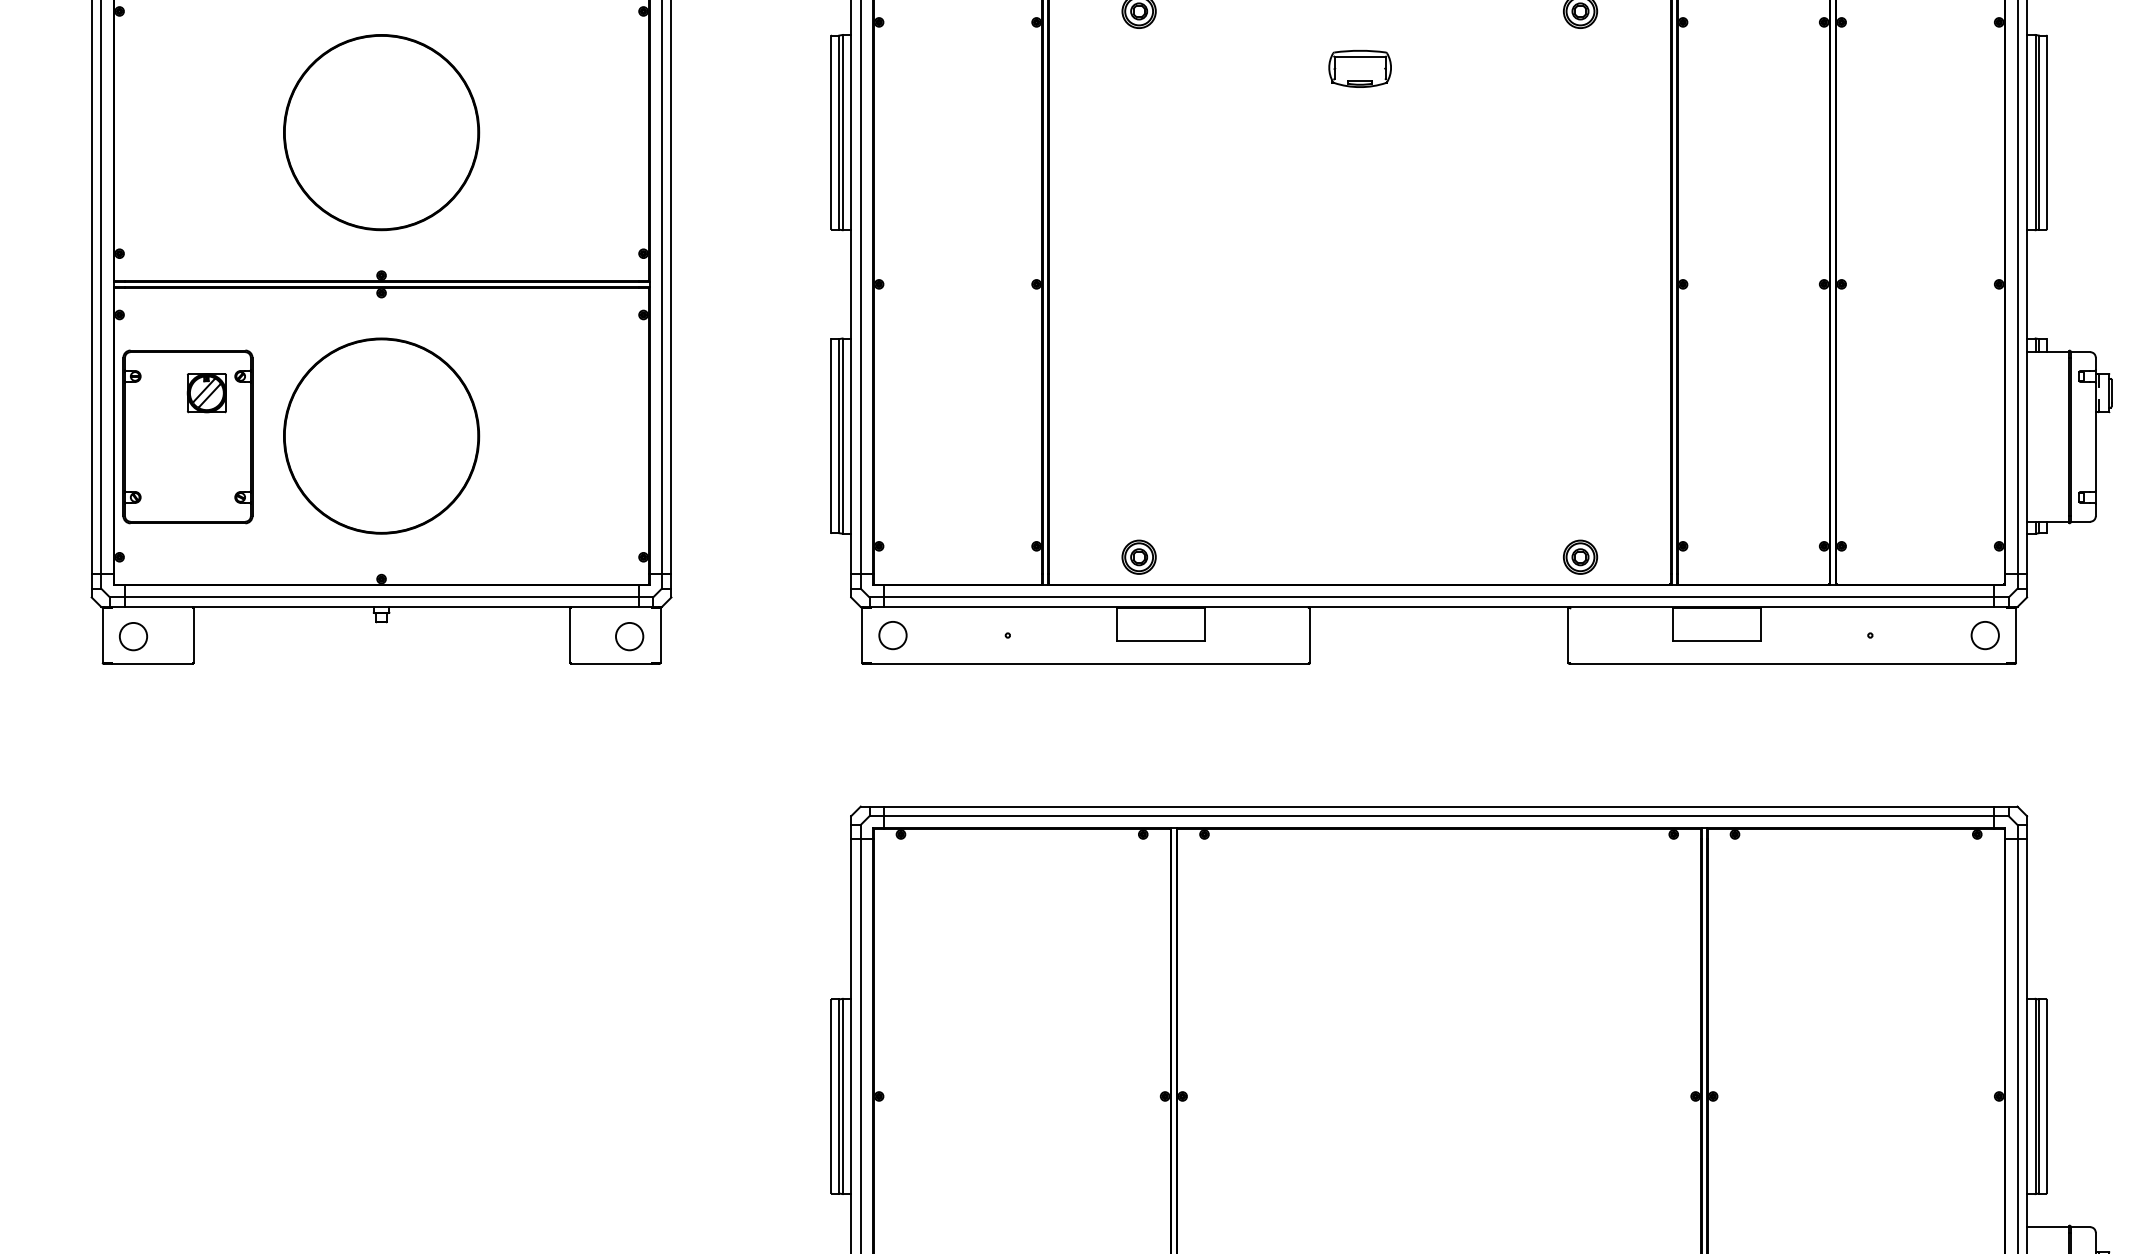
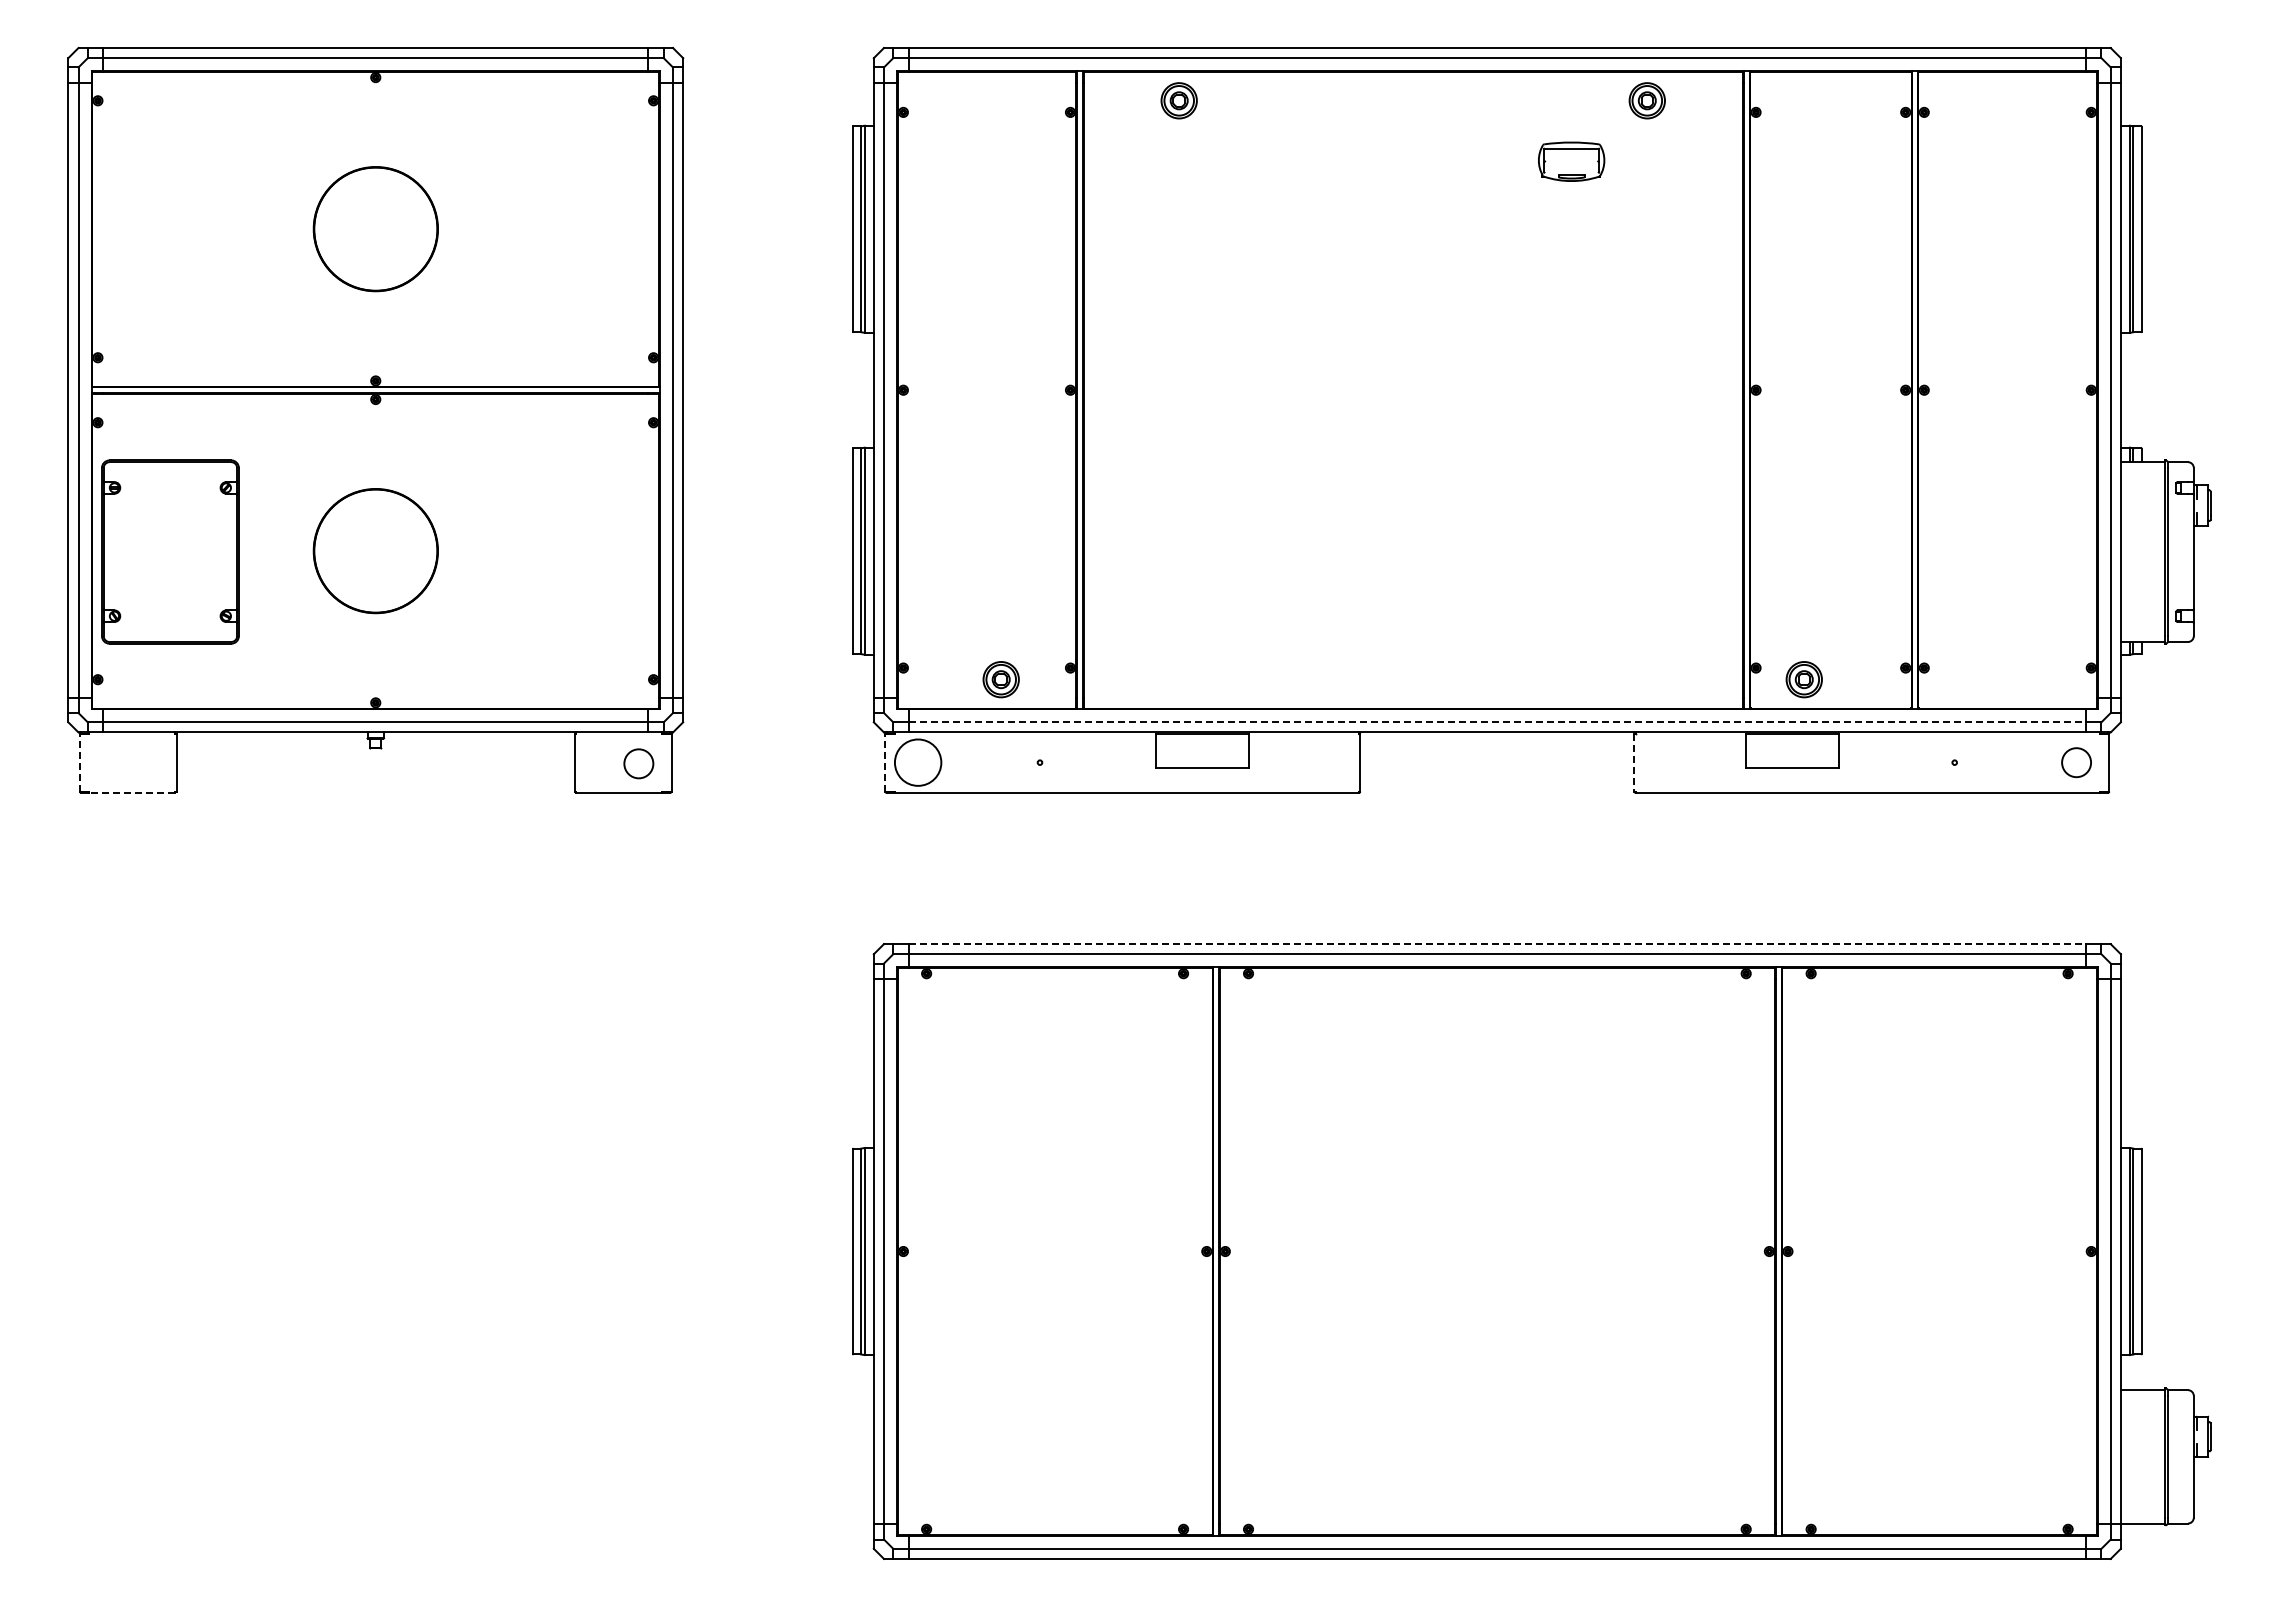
part: (1360, 68) -> (1571, 161), moved
circle: (381, 131) -> (375, 228), size x0.6
part: (206, 393) -> (190, 505), removed
circle: (381, 435) -> (375, 550), size x0.6
part: (1138, 557) -> (1000, 679), moved
part: (1579, 557) -> (1803, 679), moved
line: (1439, 597) -> (1497, 722), solid -> dashed
line: (102, 635) -> (79, 762), solid -> dashed
line: (862, 635) -> (885, 762), solid -> dashed
circle: (892, 635) -> (917, 762), size x1.6
line: (1568, 635) -> (1634, 762), solid -> dashed
circle: (133, 636) -> (112, 763), removed
line: (152, 663) -> (132, 792), solid -> dashed
line: (1439, 806) -> (1497, 944), solid -> dashed

